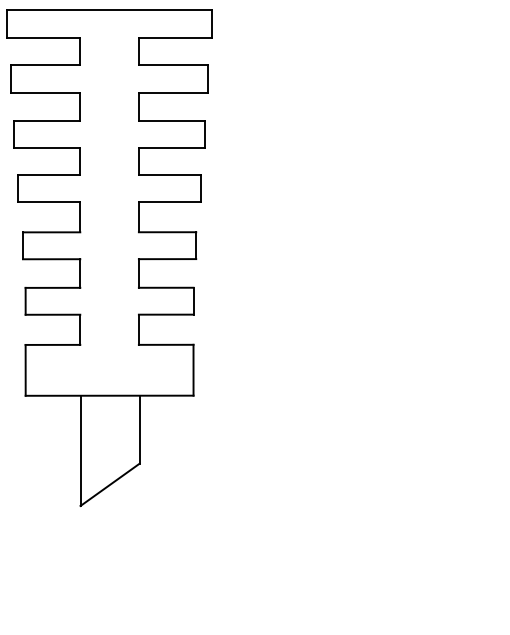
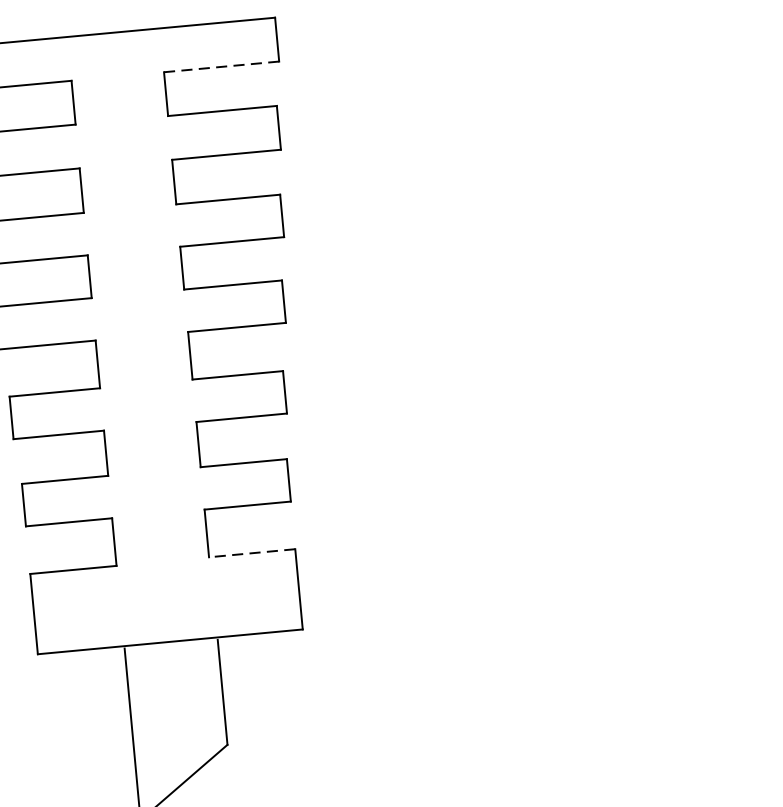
line: (175, 37) -> (221, 66), solid -> dashed
line: (165, 344) -> (251, 552), solid -> dashed

